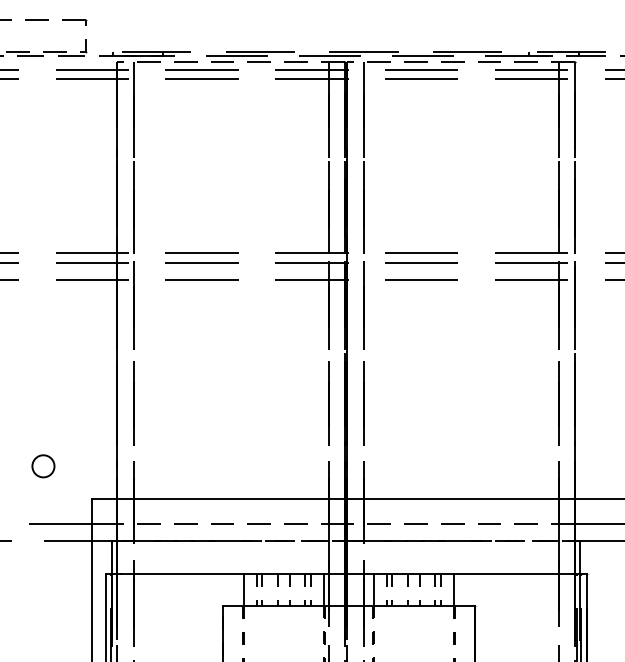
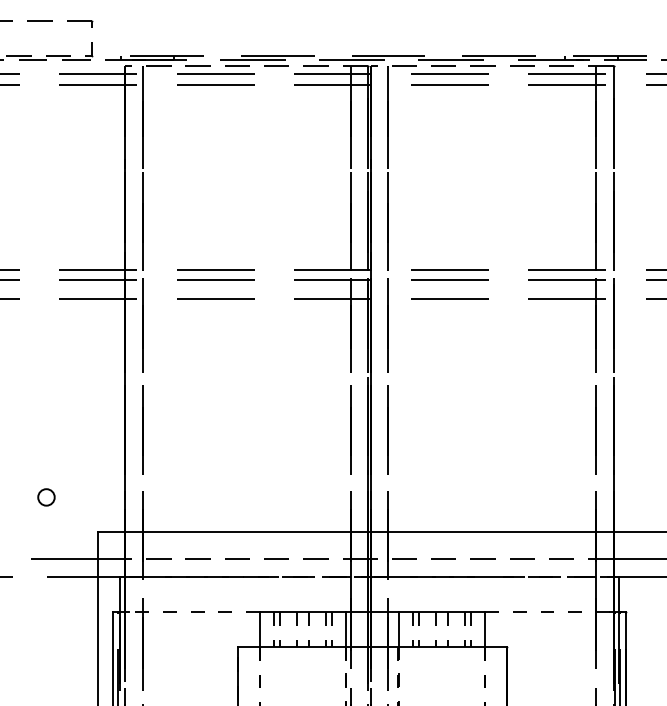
circle: (43, 466) -> (46, 497), size x0.7
line: (182, 574) -> (194, 612), solid -> dashed
line: (513, 574) -> (547, 612), solid -> dashed

